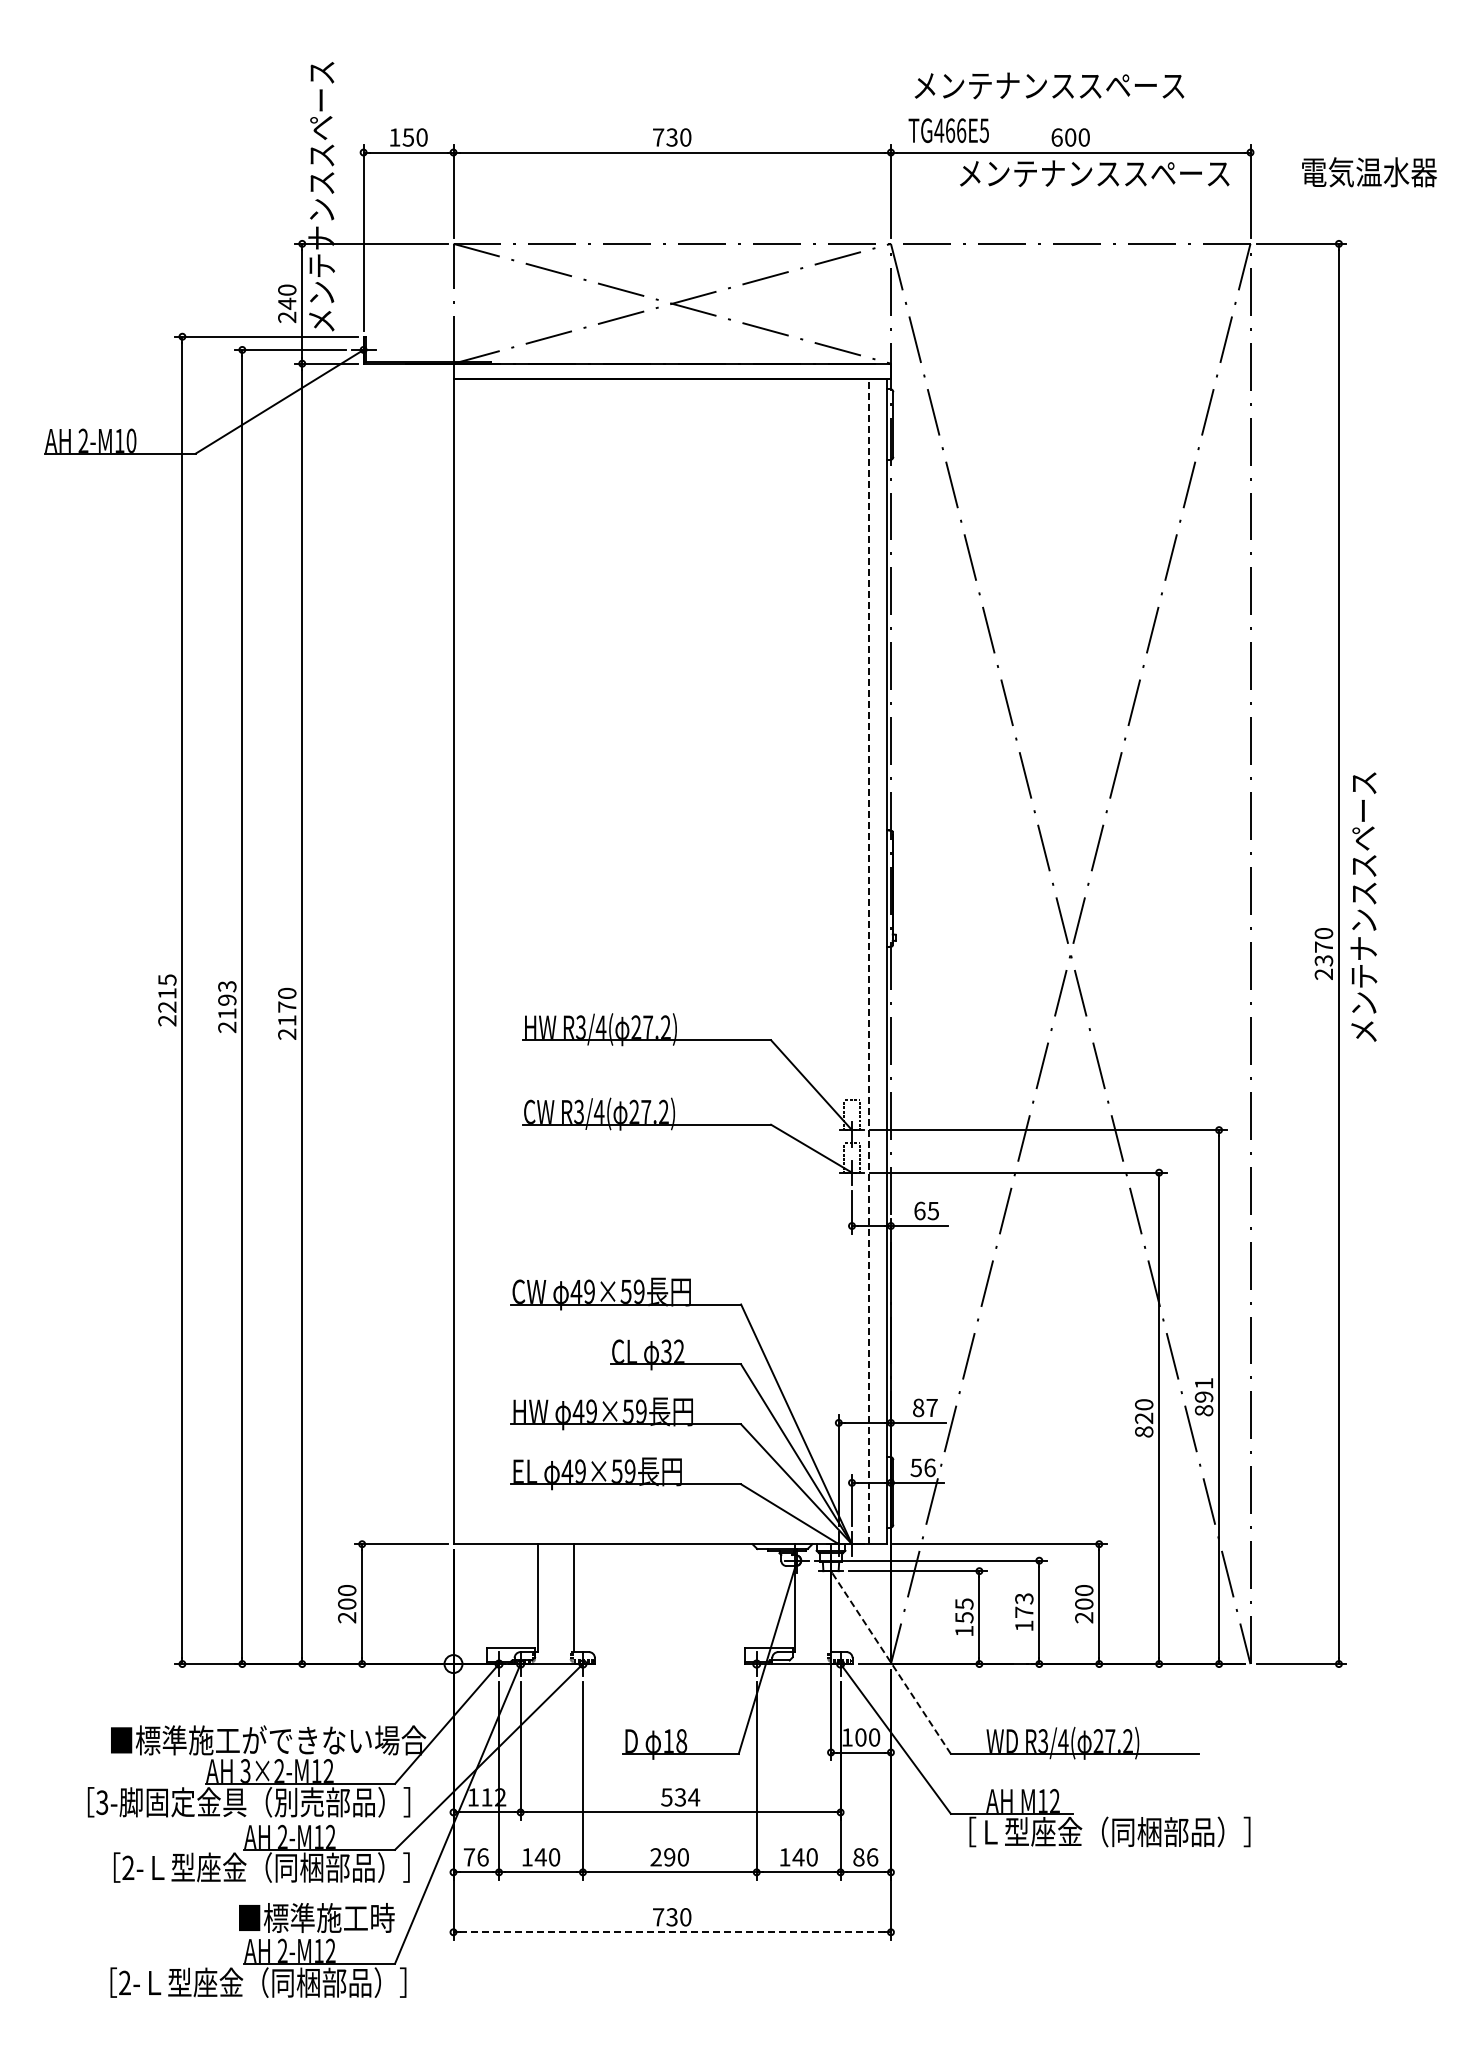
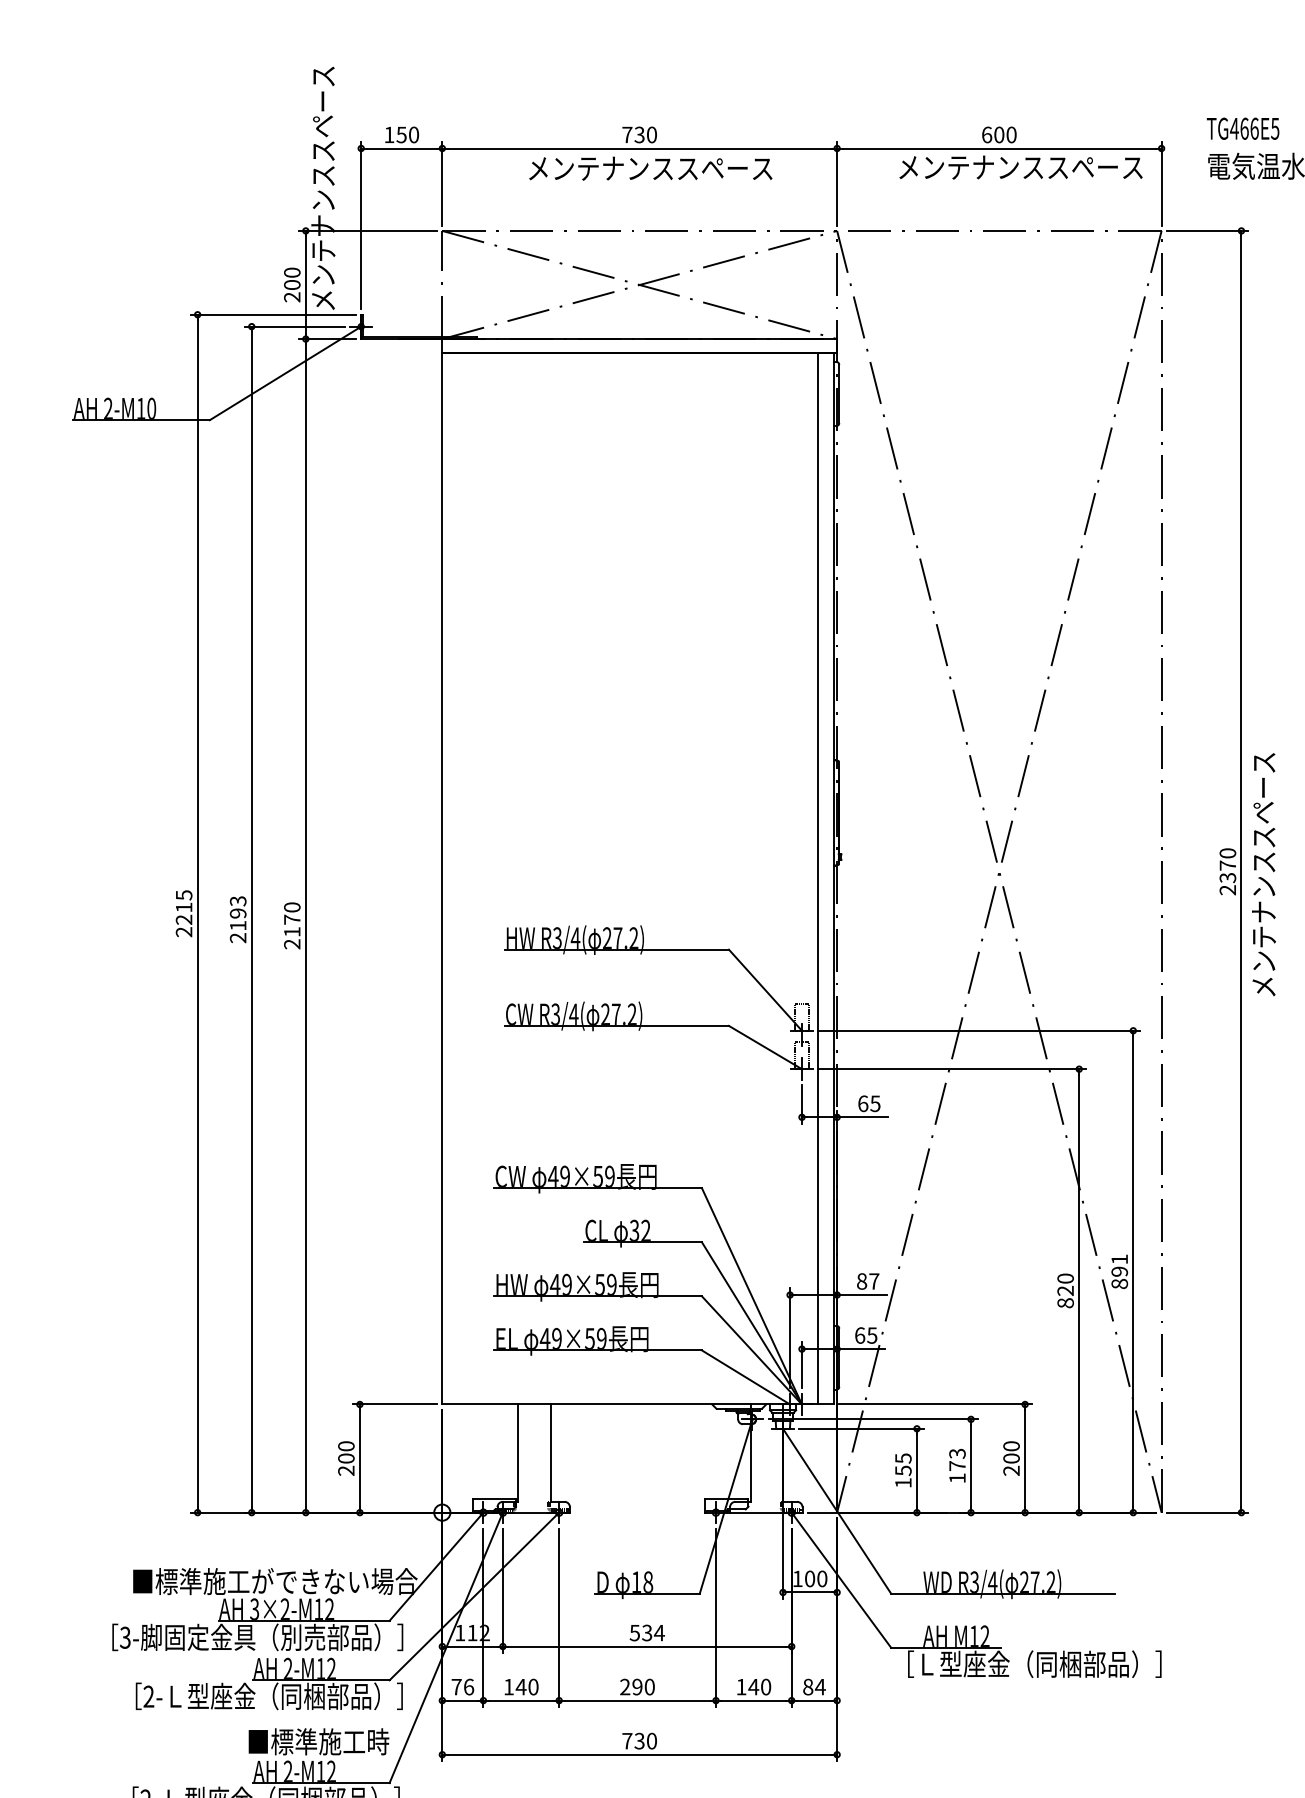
text: (1049, 85) -> (650, 168), moved
text: (948, 130) -> (1242, 128), moved
text: (287, 303) -> (292, 284), 240 -> 200
text: (1363, 906) -> (1263, 874), moved
line: (869, 961) -> (817, 878), dashed -> solid
text: (922, 1467) -> (865, 1335), 56 -> 65
line: (890, 1662) -> (836, 1511), dashed -> solid
text: (872, 1857) -> (820, 1687), 86 -> 84
line: (672, 1932) -> (639, 1754), dashed -> solid

